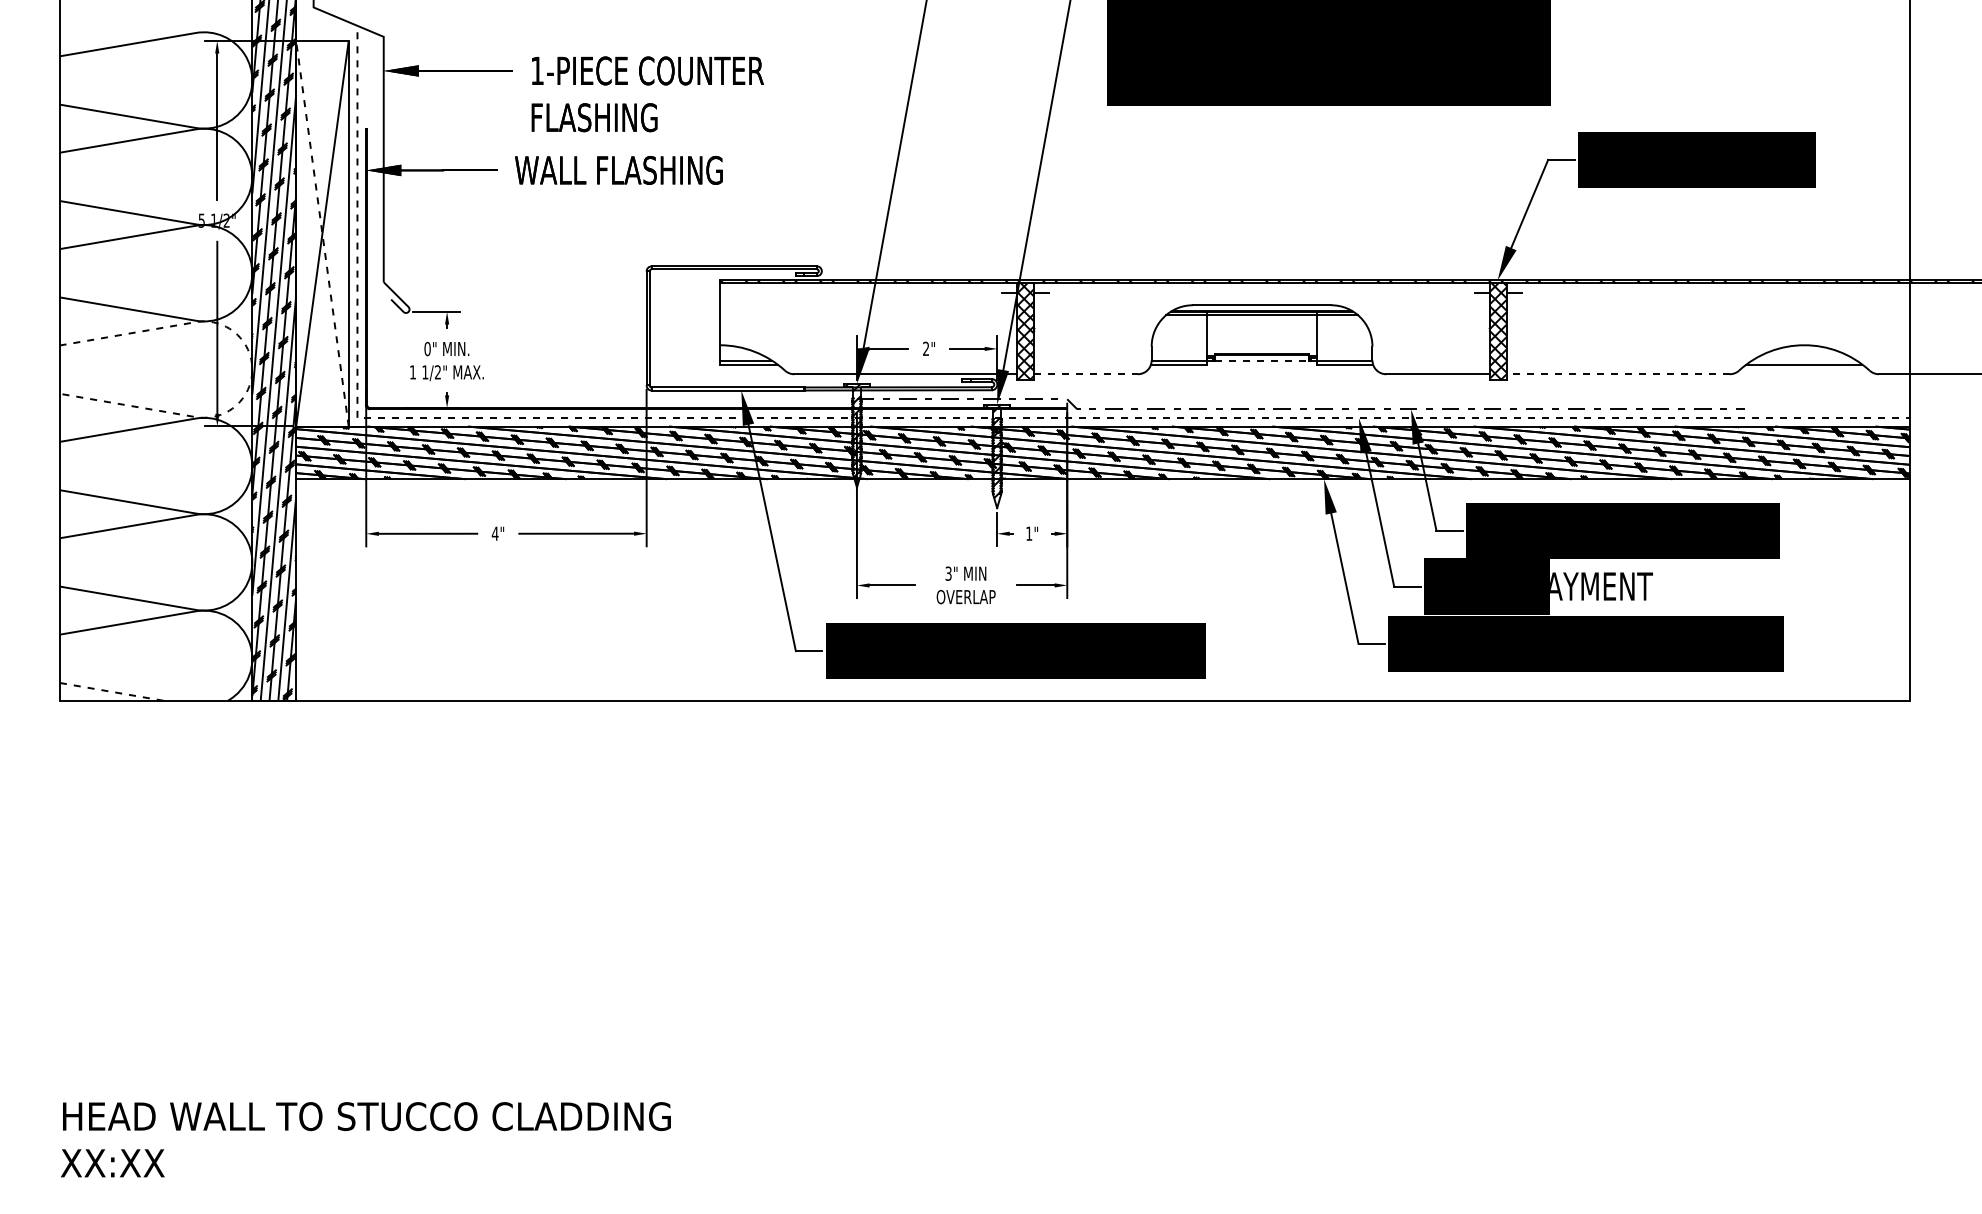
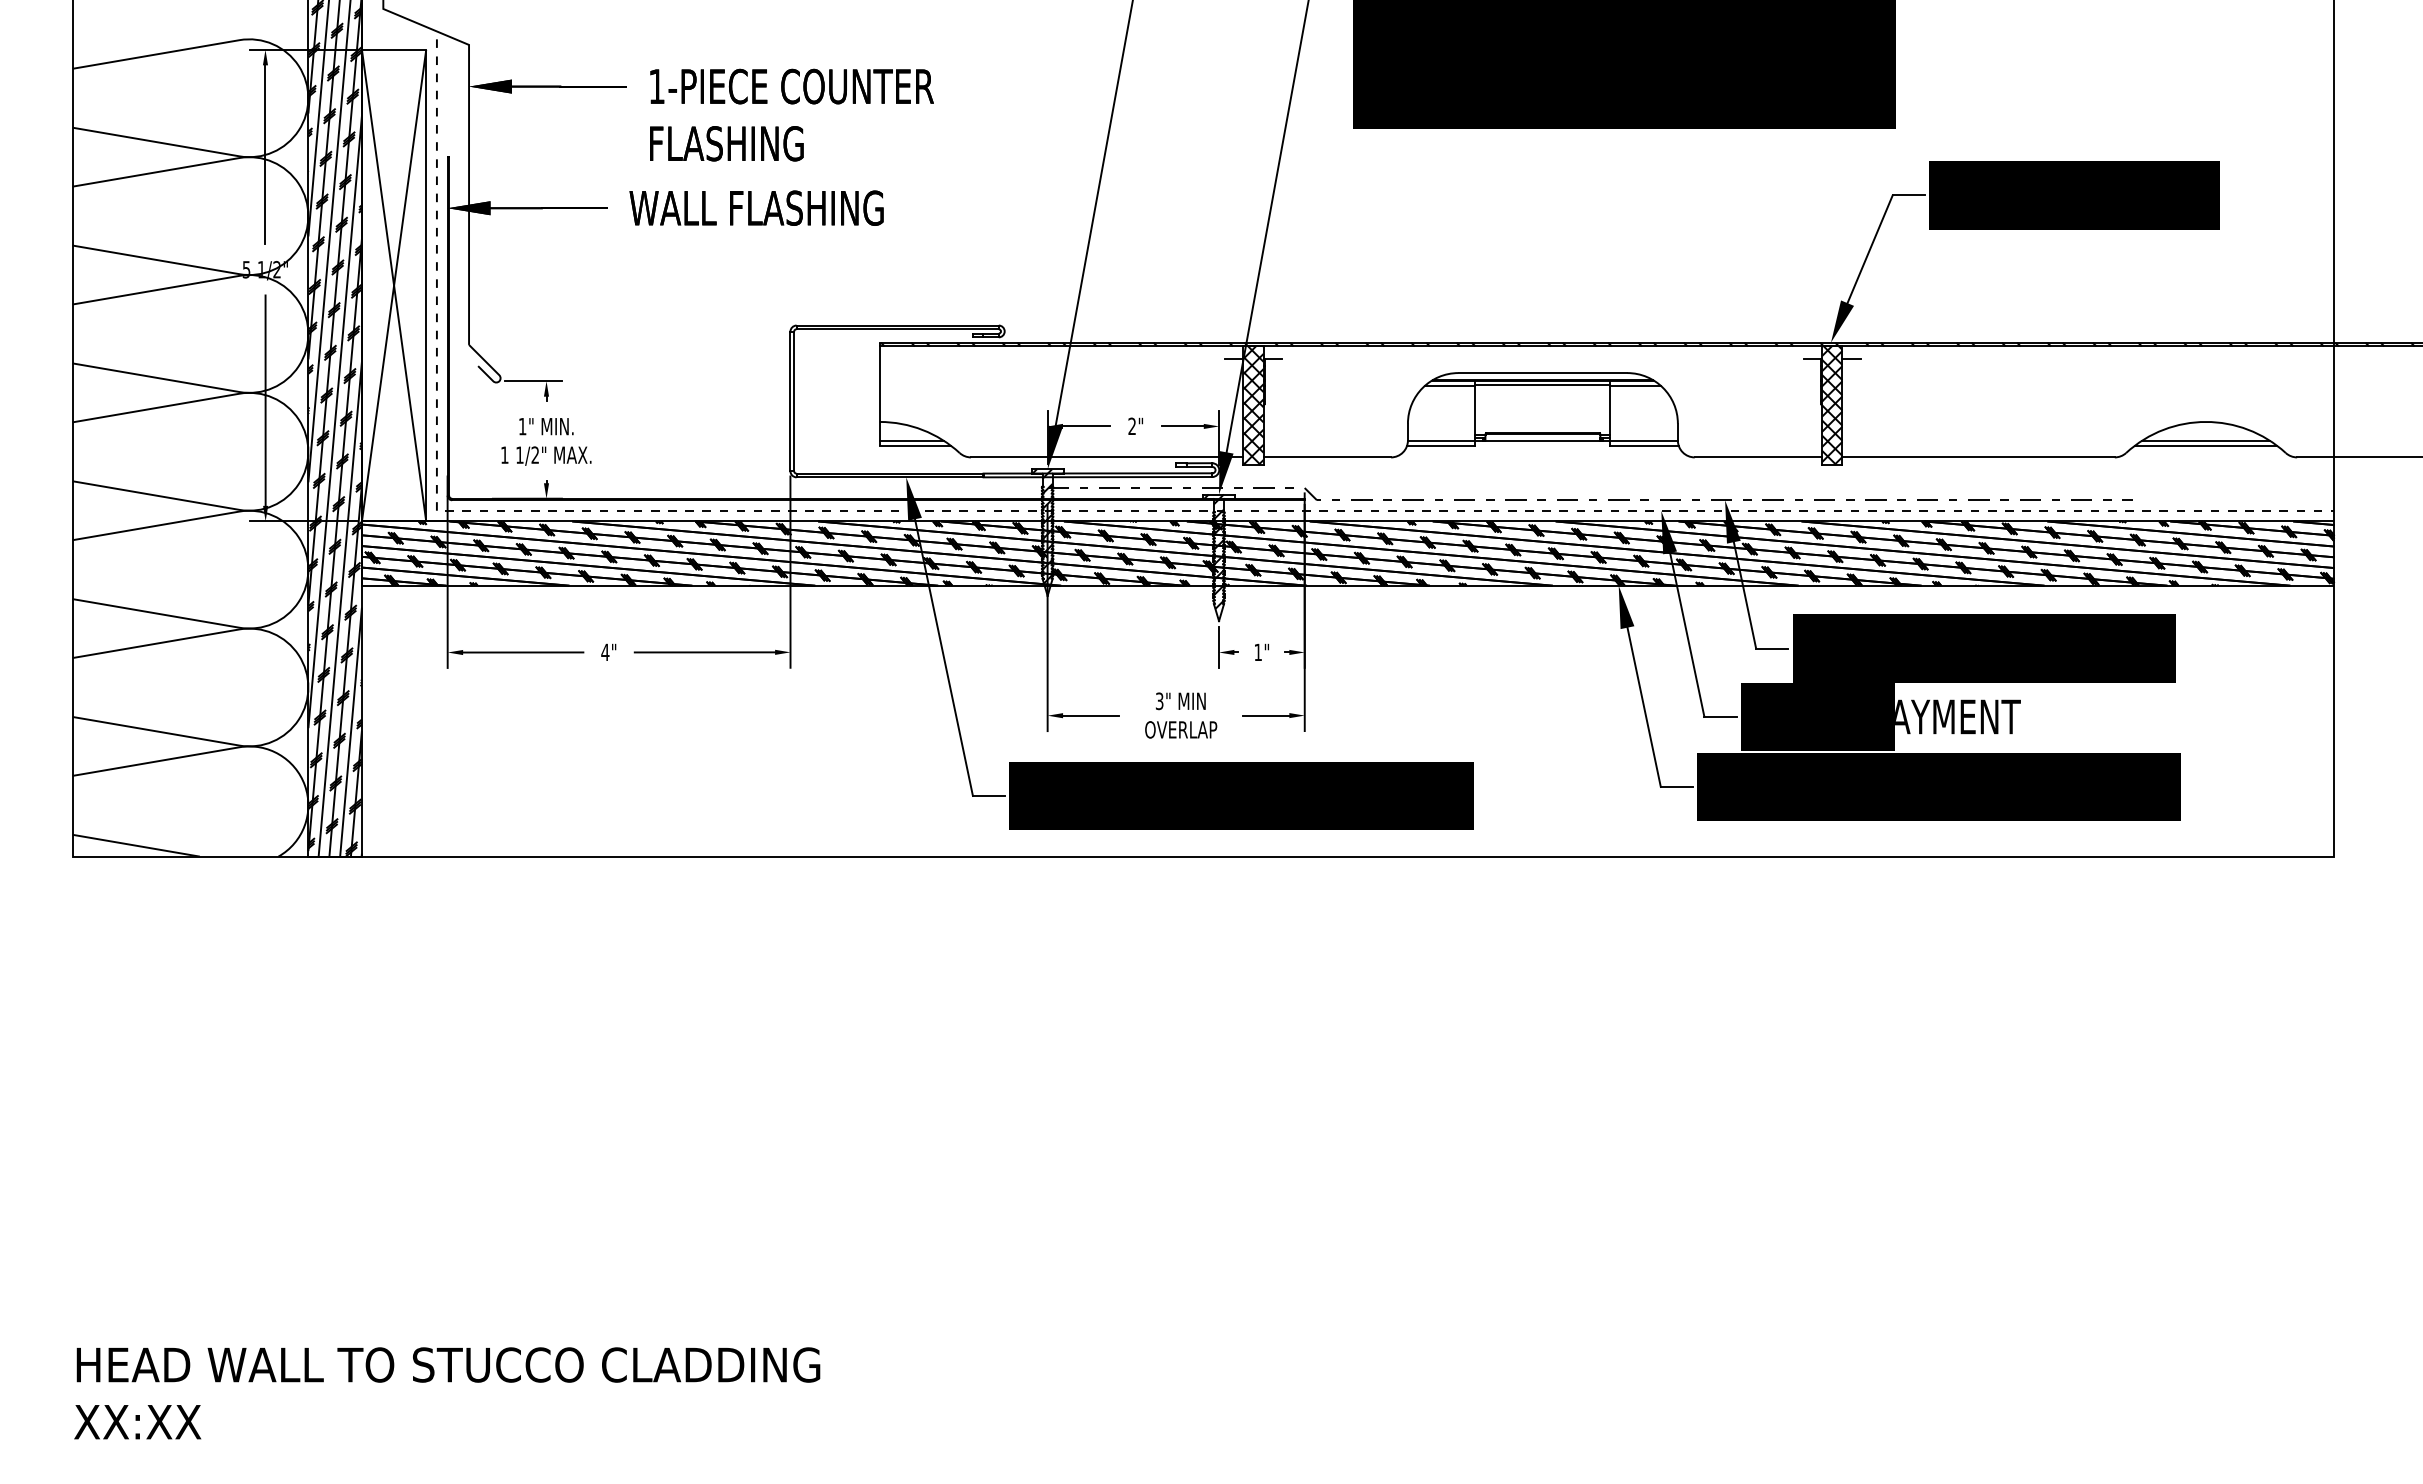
line: (322, 233) -> (394, 285), dashed -> solid
text: (427, 348) -> (522, 426), 0" -> 1"
line: (1261, 361) -> (1542, 441), dashed -> solid
line: (1803, 361) -> (2205, 441), added
line: (252, 369) -> (308, 451), dashed -> solid
line: (1085, 374) -> (1327, 457), dashed -> solid
line: (1618, 374) -> (1978, 457), dashed -> solid
line: (111, 691) -> (136, 845), dashed -> solid

